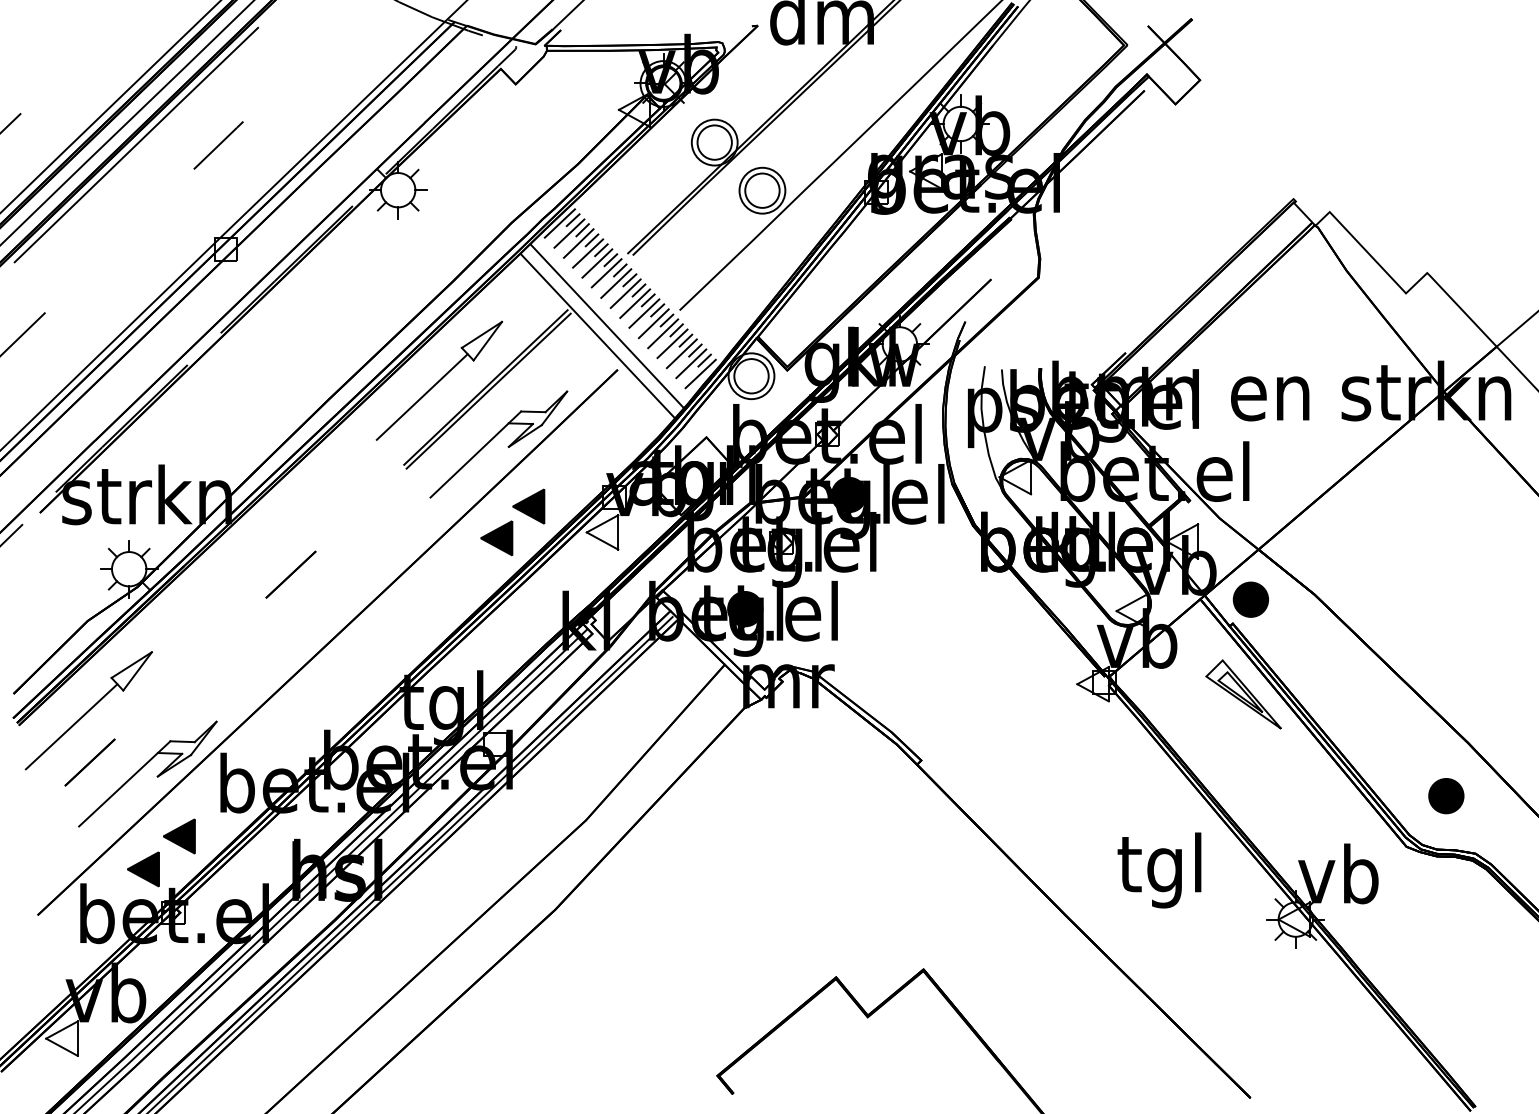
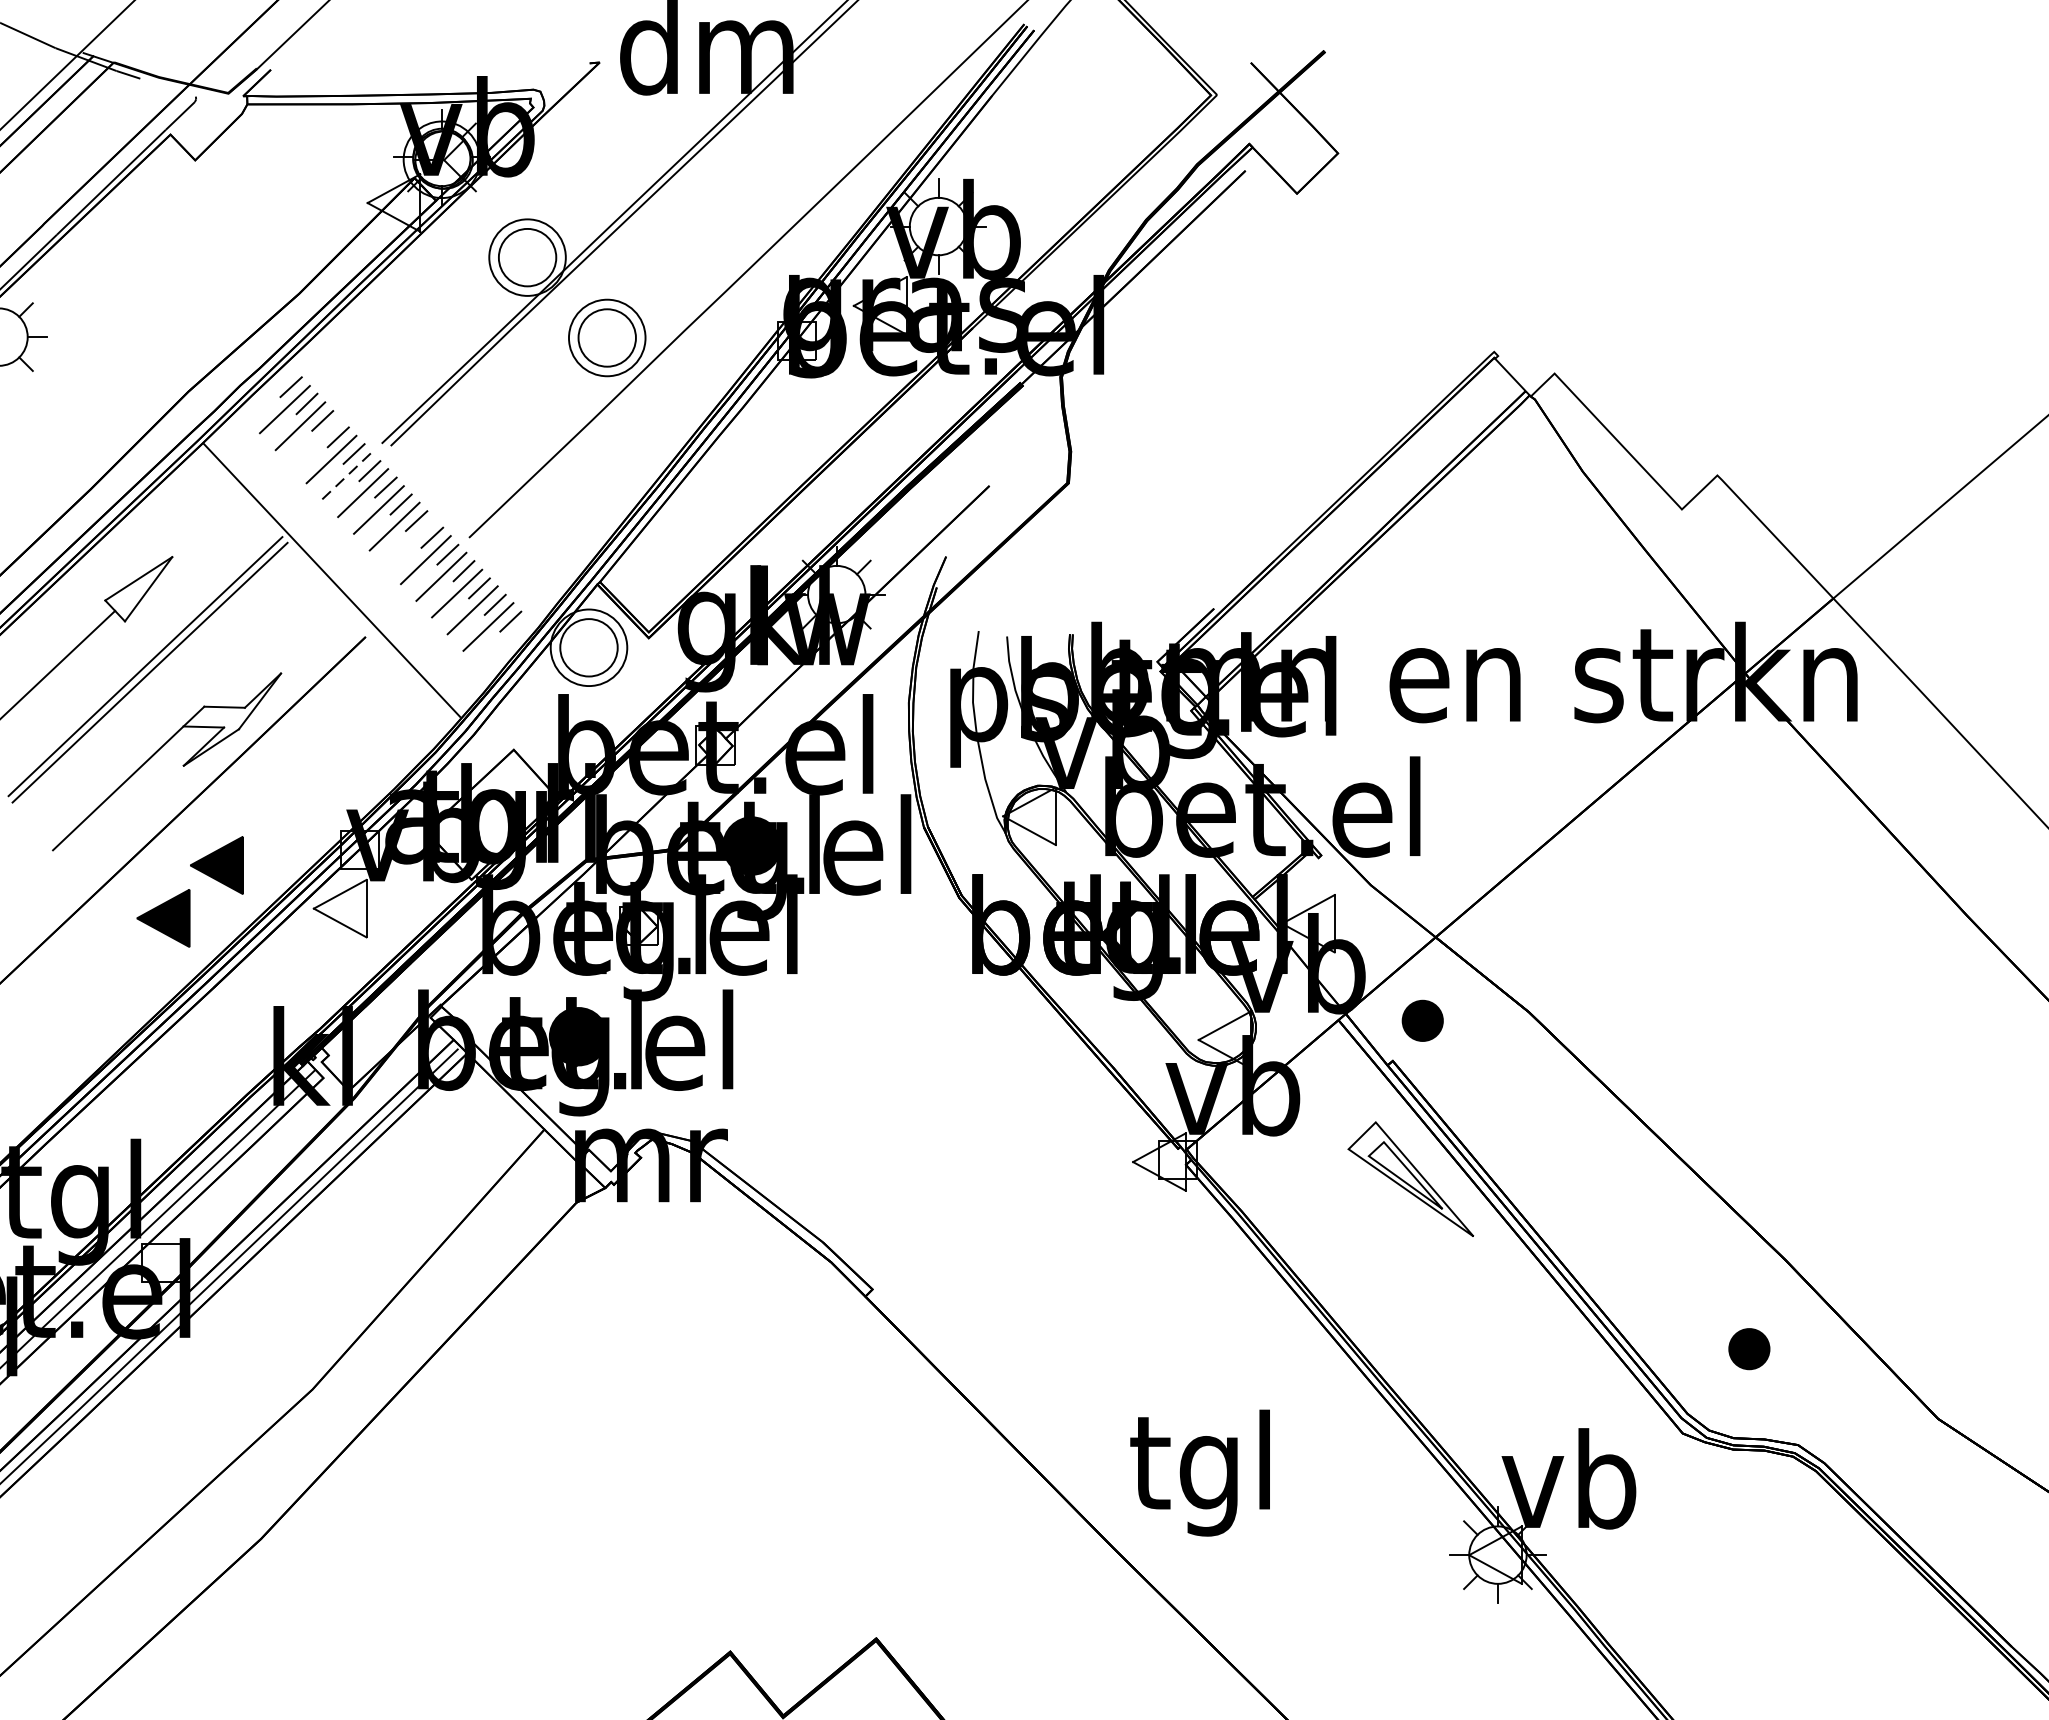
line: (559, 223) -> (268, 392), removed
line: (588, 253) -> (316, 442), removed
line: (607, 272) -> (348, 474), solid -> dashed
line: (644, 313) -> (410, 543), removed
line: (607, 325) -> (348, 563), removed
line: (700, 373) -> (503, 643), removed
part: (1250, 599) -> (1422, 1020), size x0.7
part: (1446, 796) -> (1749, 1349), size x0.7
text: (1159, 870) -> (1200, 1473), moved

